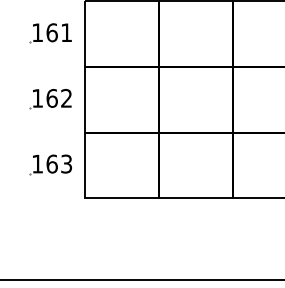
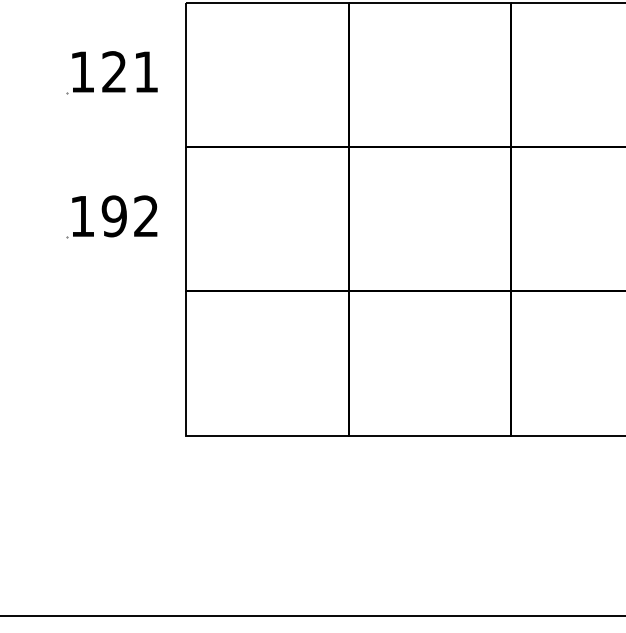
text: (51, 32) -> (112, 71), 161 -> 121
text: (51, 97) -> (112, 214), 162 -> 192
part: (50, 164) -> (110, 361), removed

